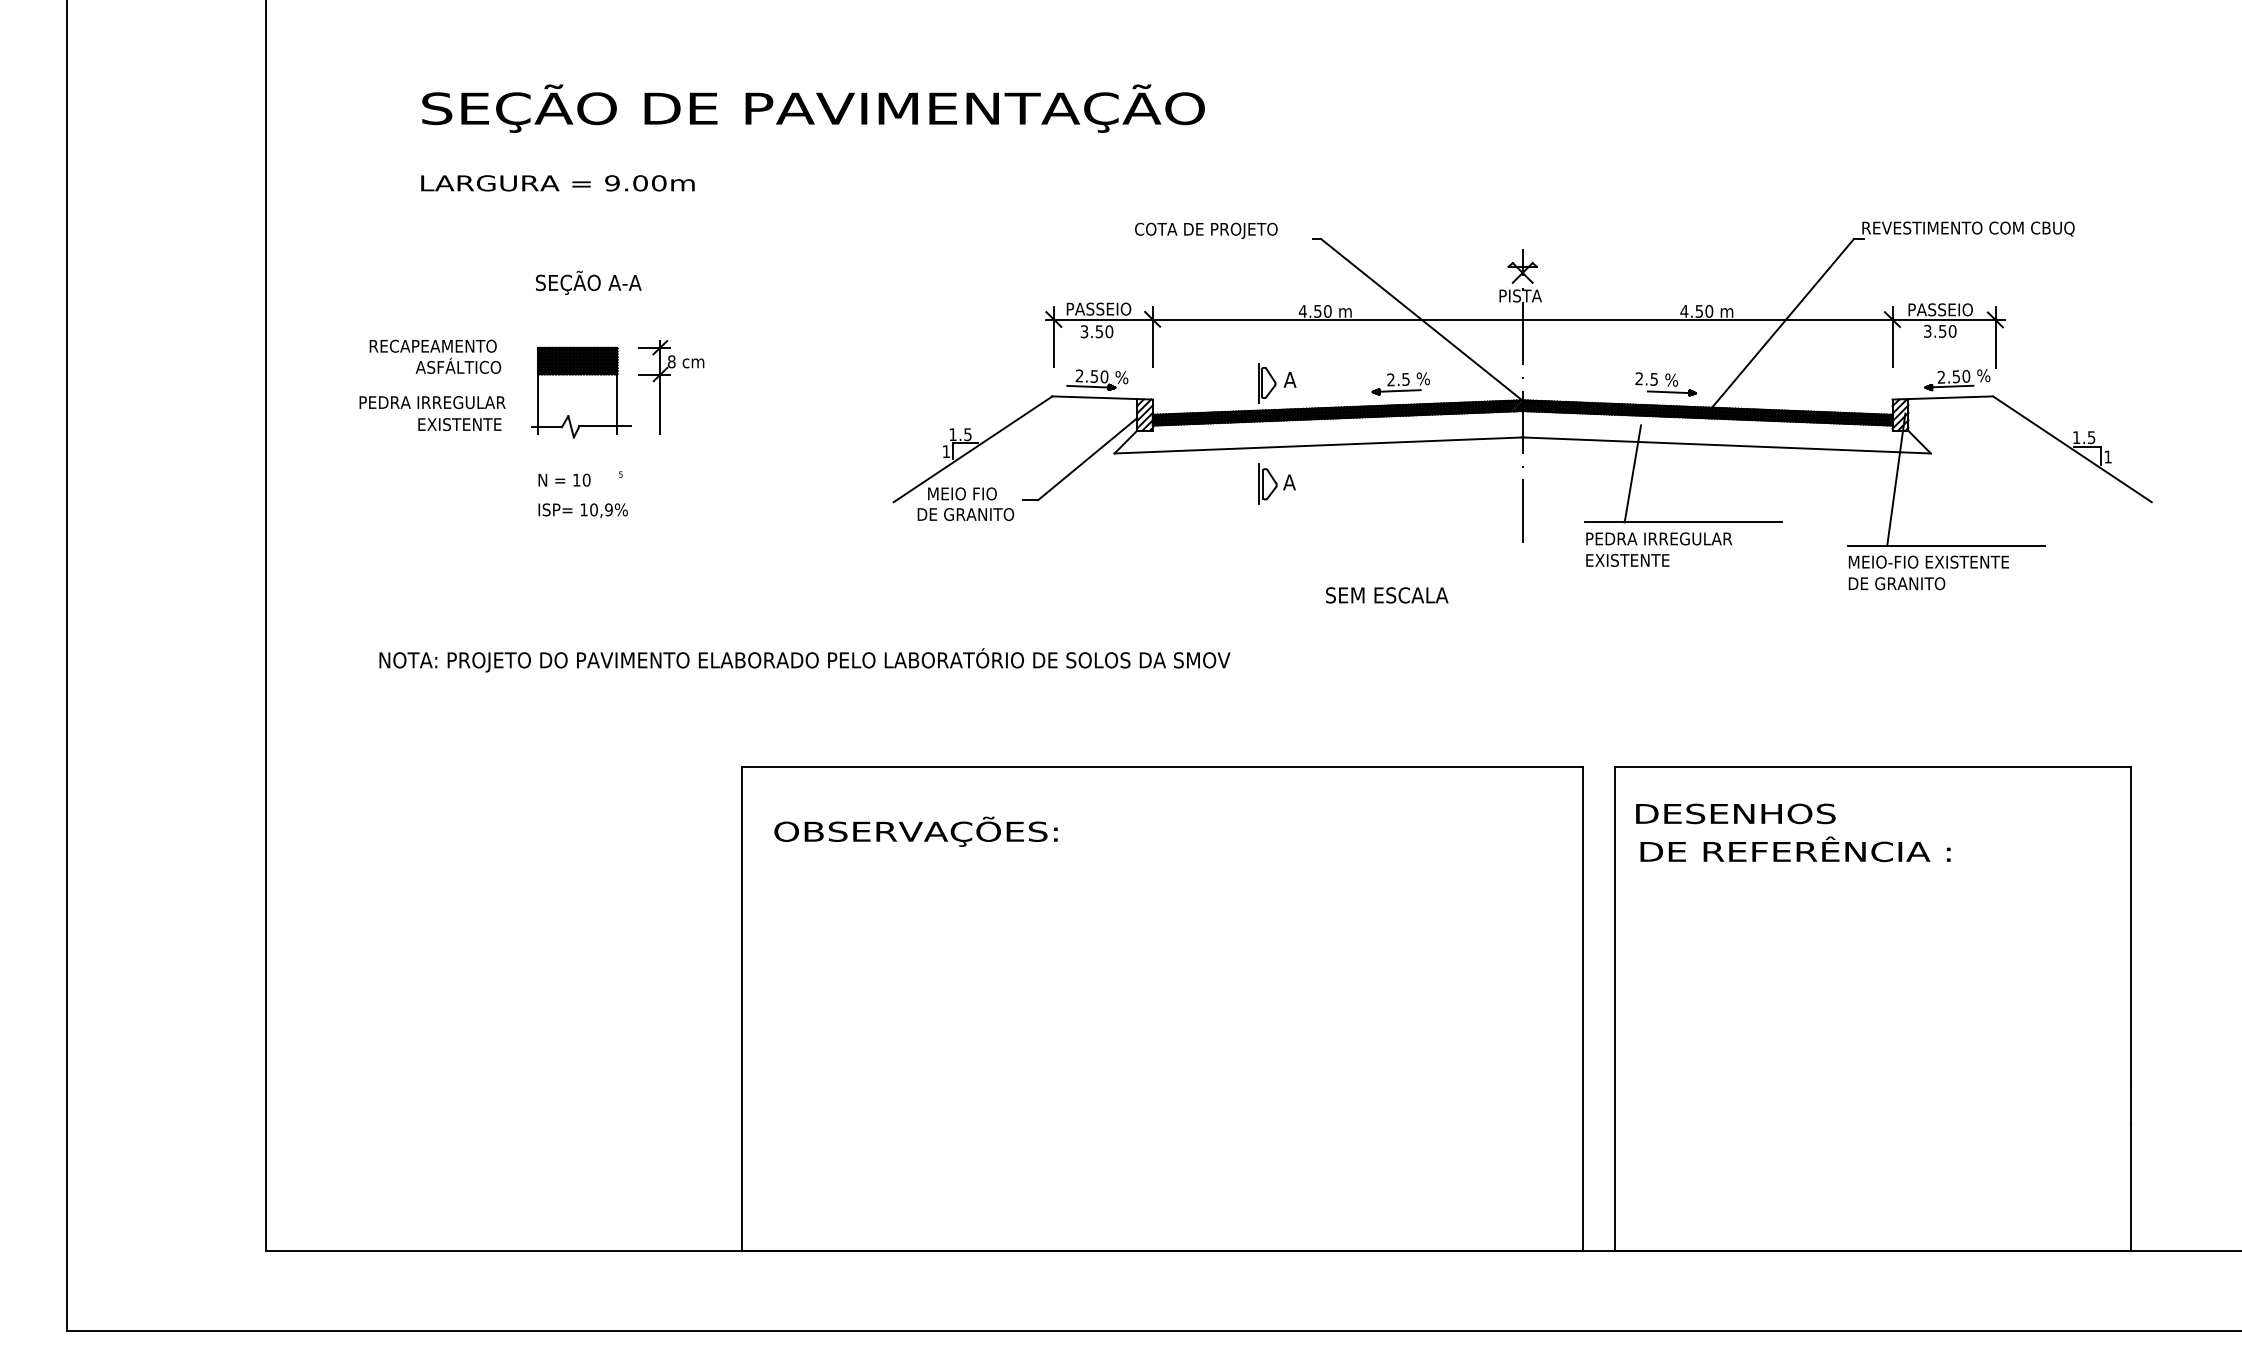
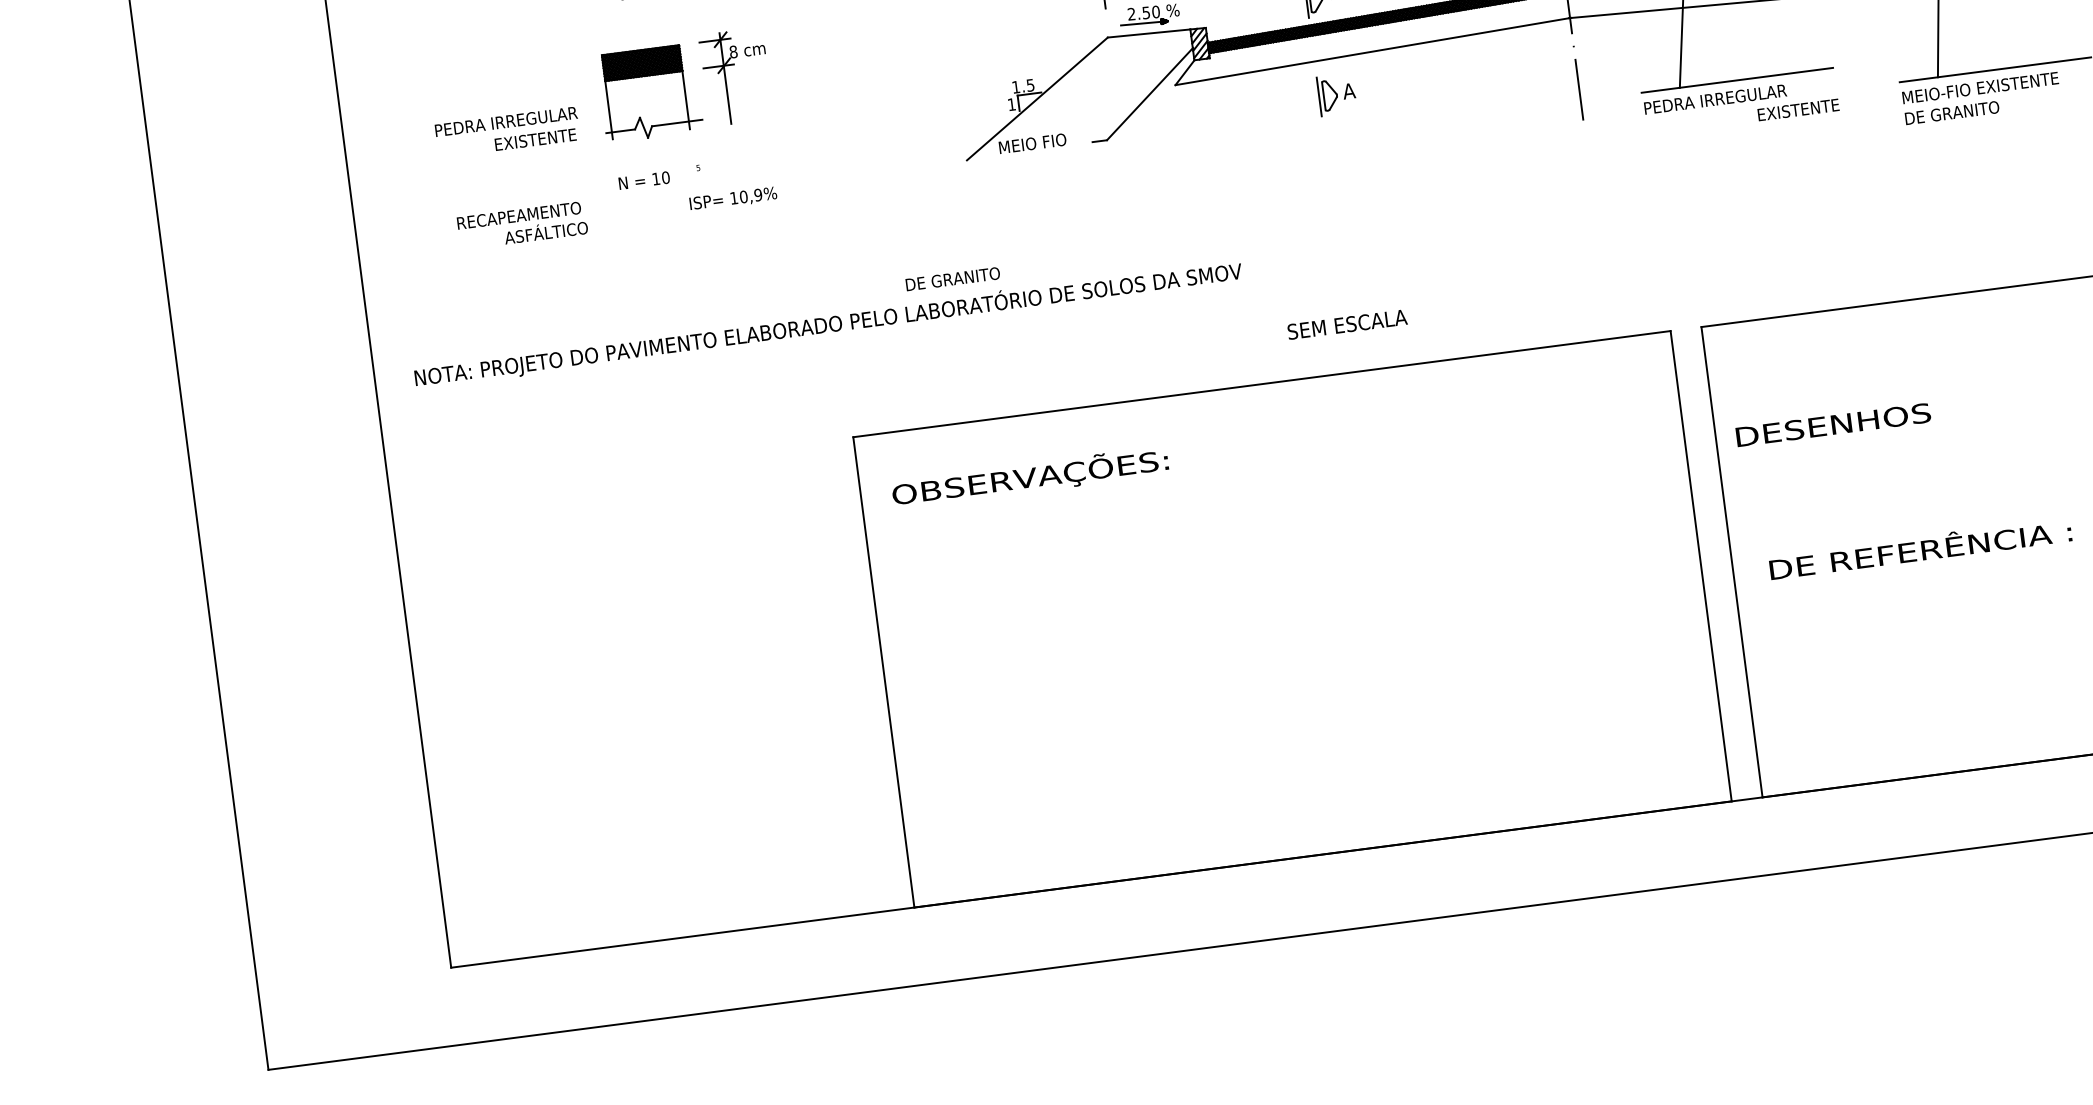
text: (435, 356) -> (522, 225), moved
text: (582, 510) -> (732, 199), moved
text: (965, 514) -> (952, 279), moved
text: (1627, 560) -> (1798, 110), moved
text: (1387, 595) -> (1347, 324), moved
text: (804, 660) -> (828, 324), moved
text: (1735, 813) -> (1833, 424), moved
text: (1795, 849) -> (1920, 548), moved

